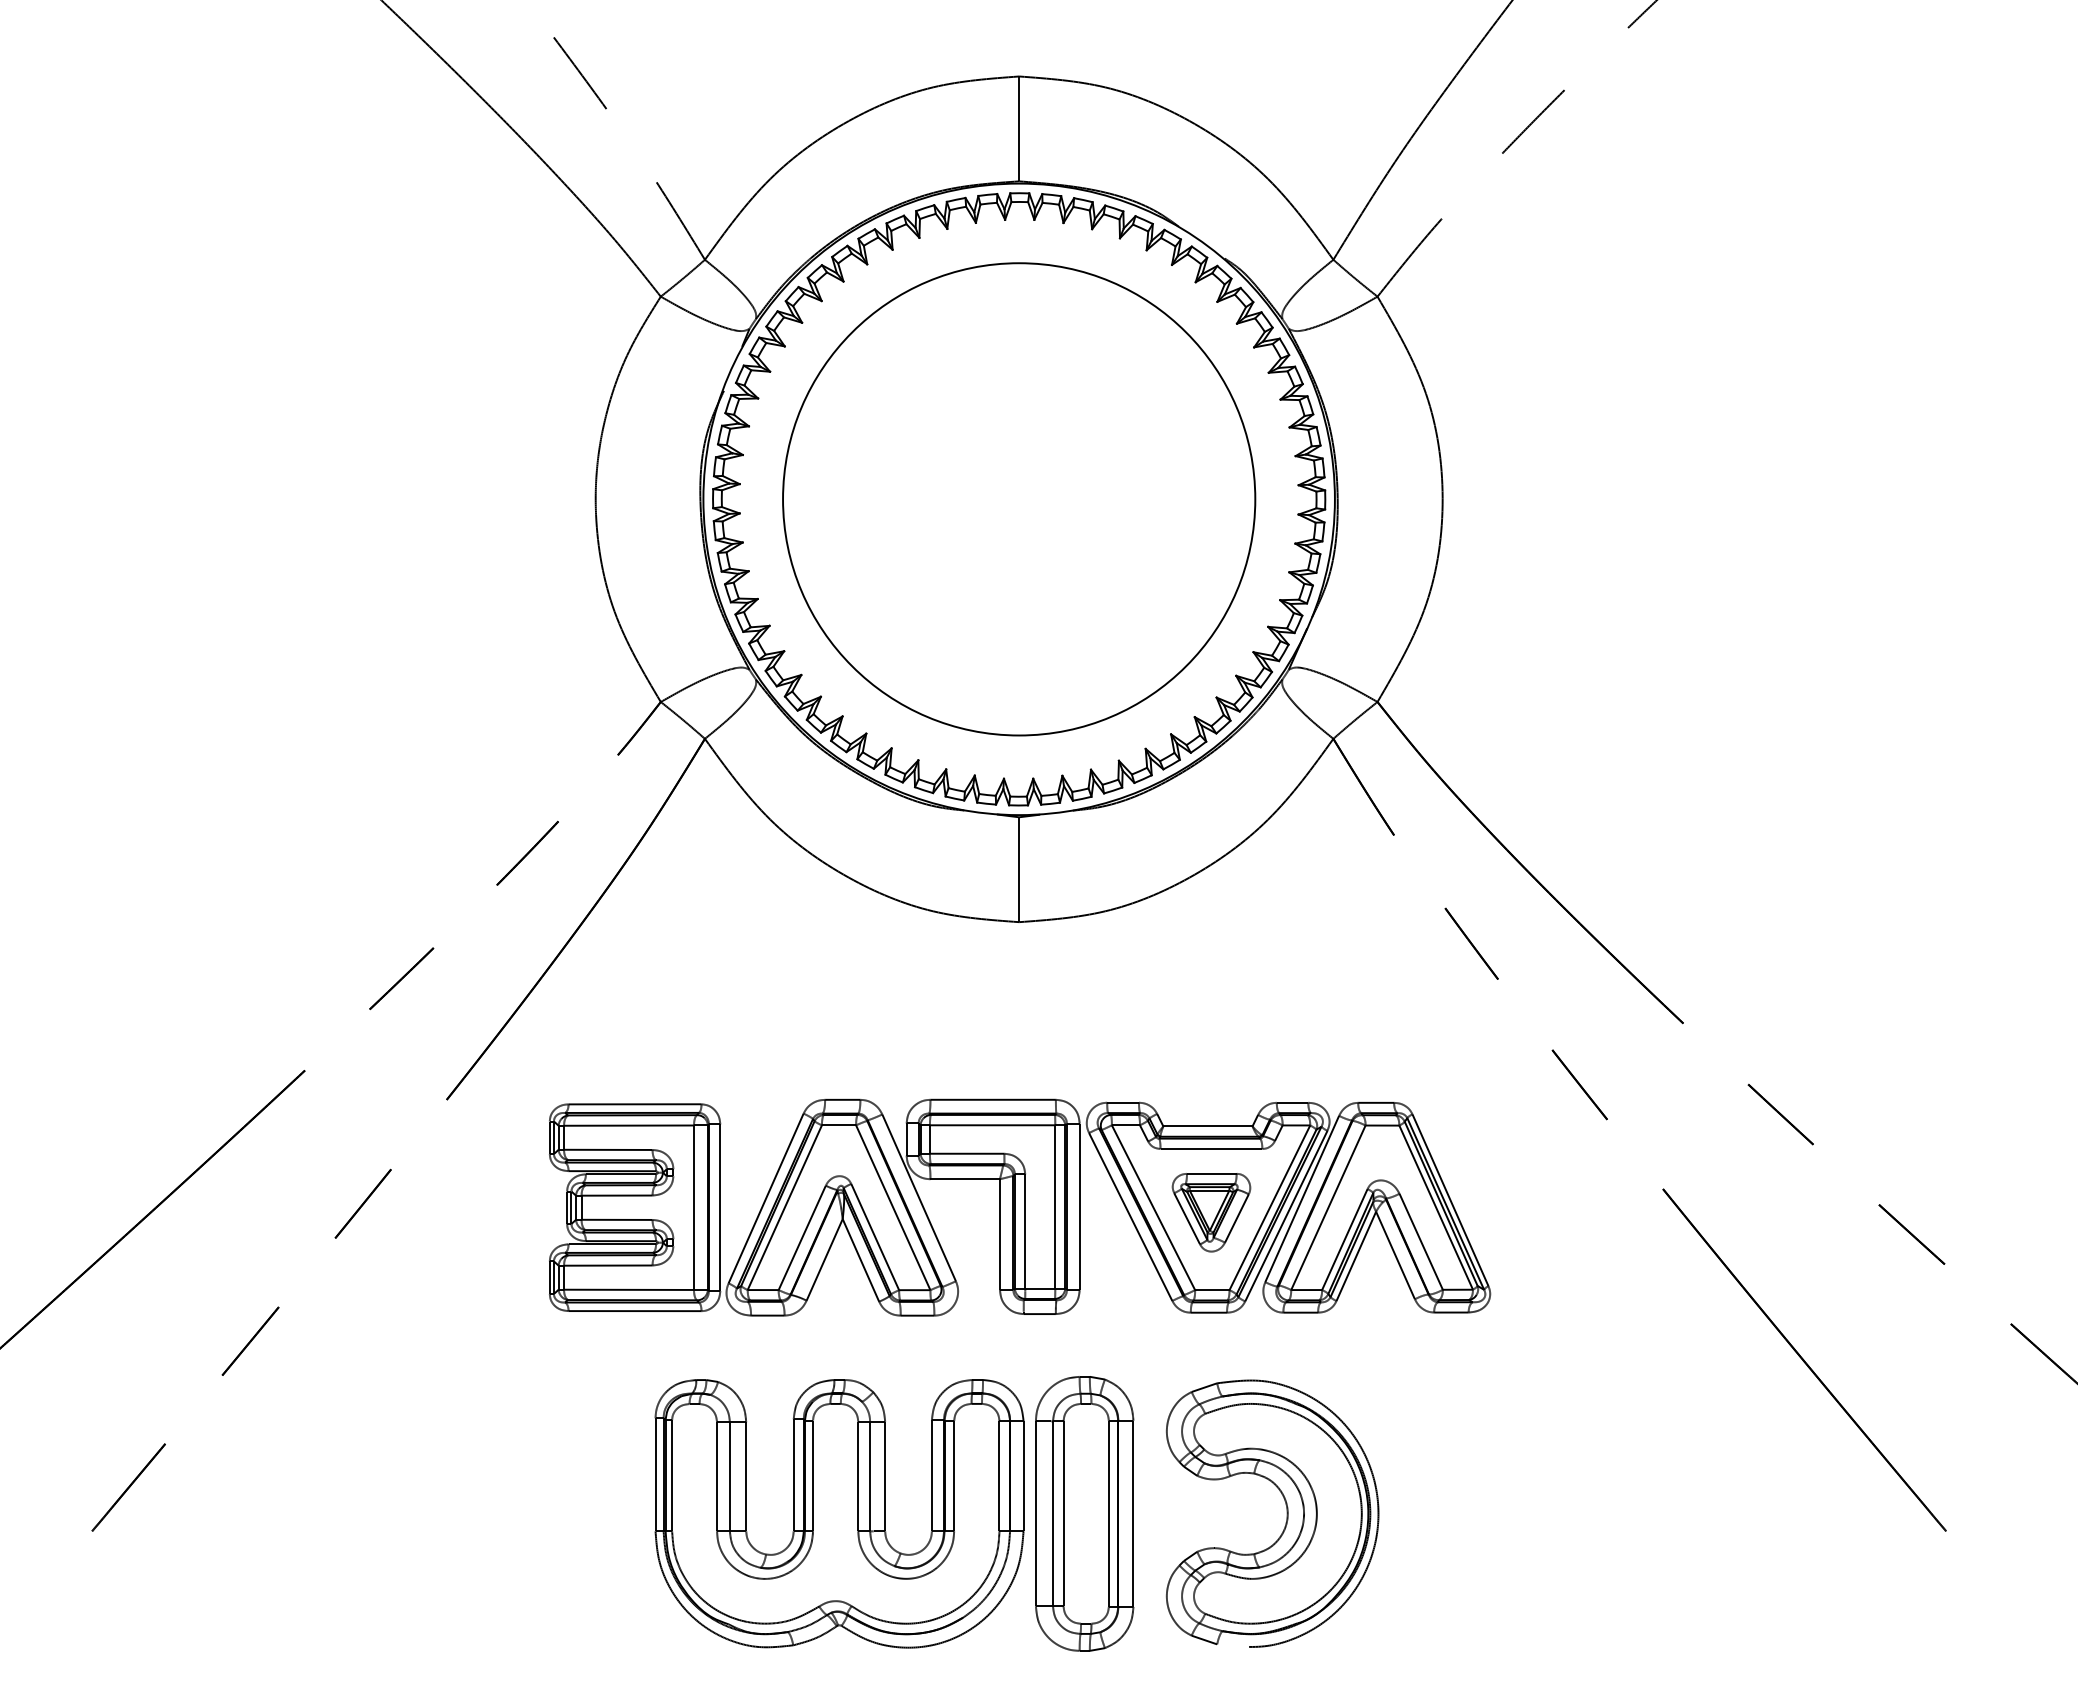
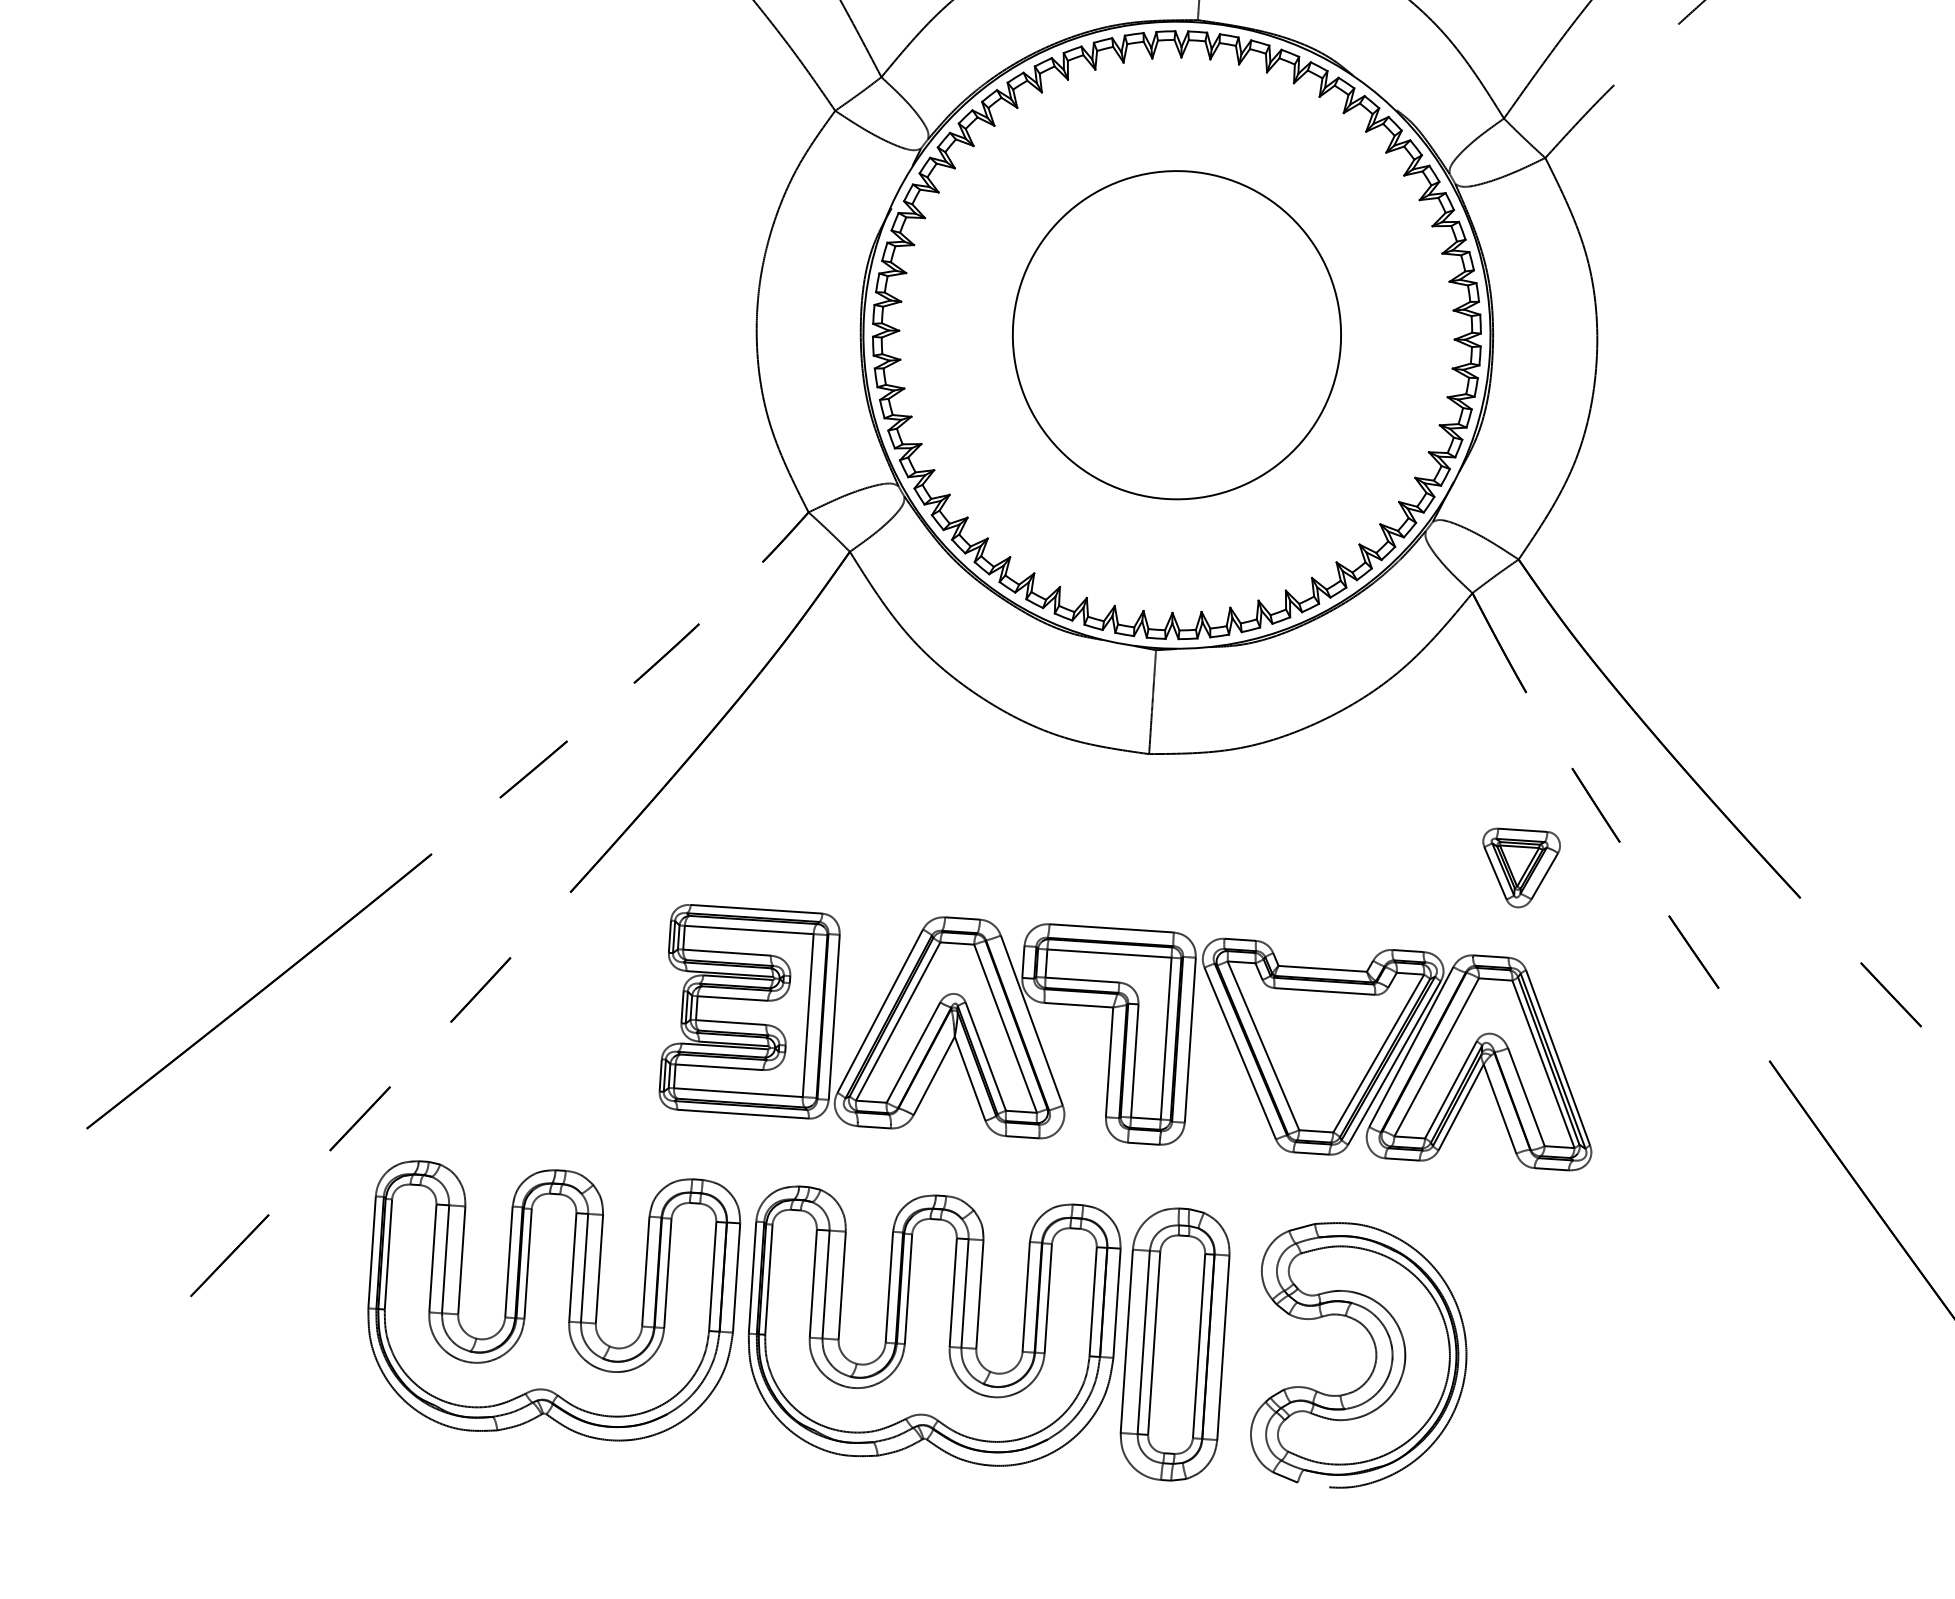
circle: (1019, 499) -> (1177, 335), size x0.7
part: (1211, 1212) -> (1519, 868), moved
part: (455, 1513) -> (551, 1302), added

